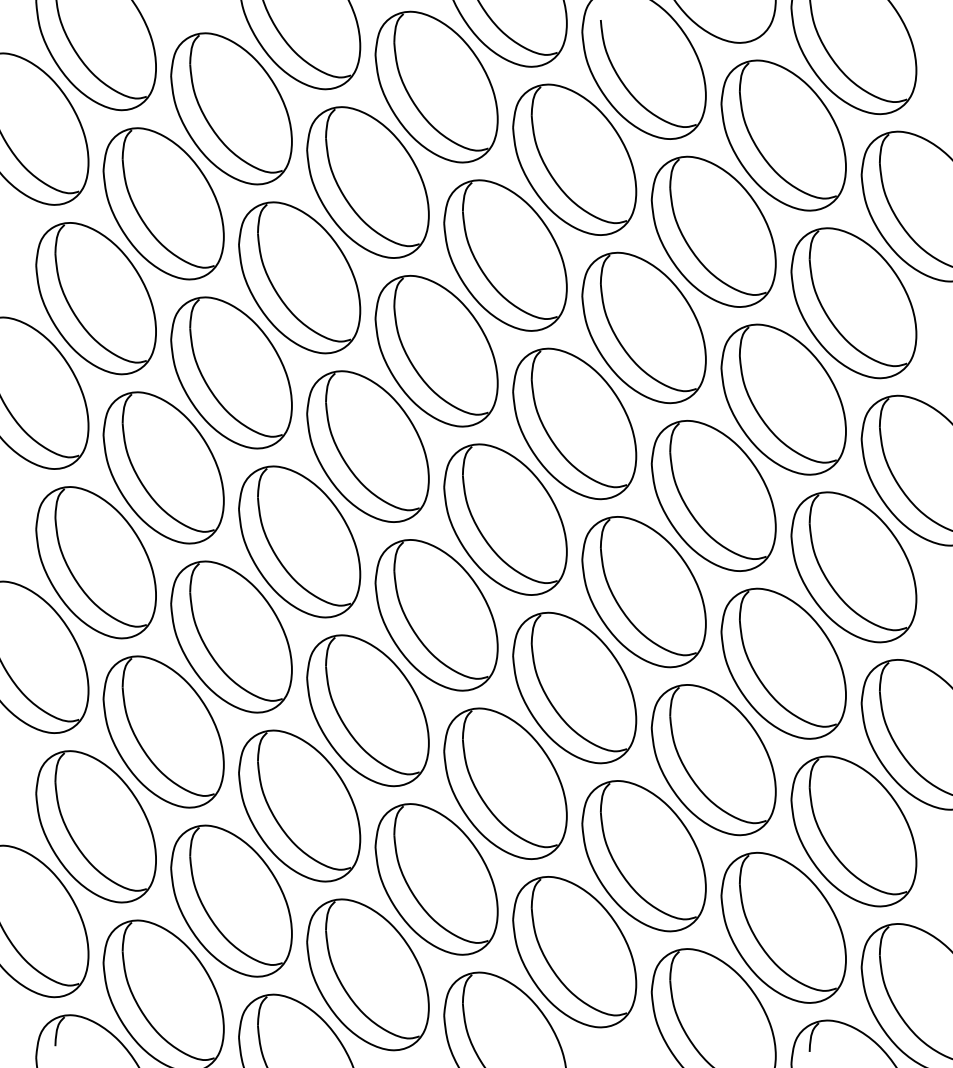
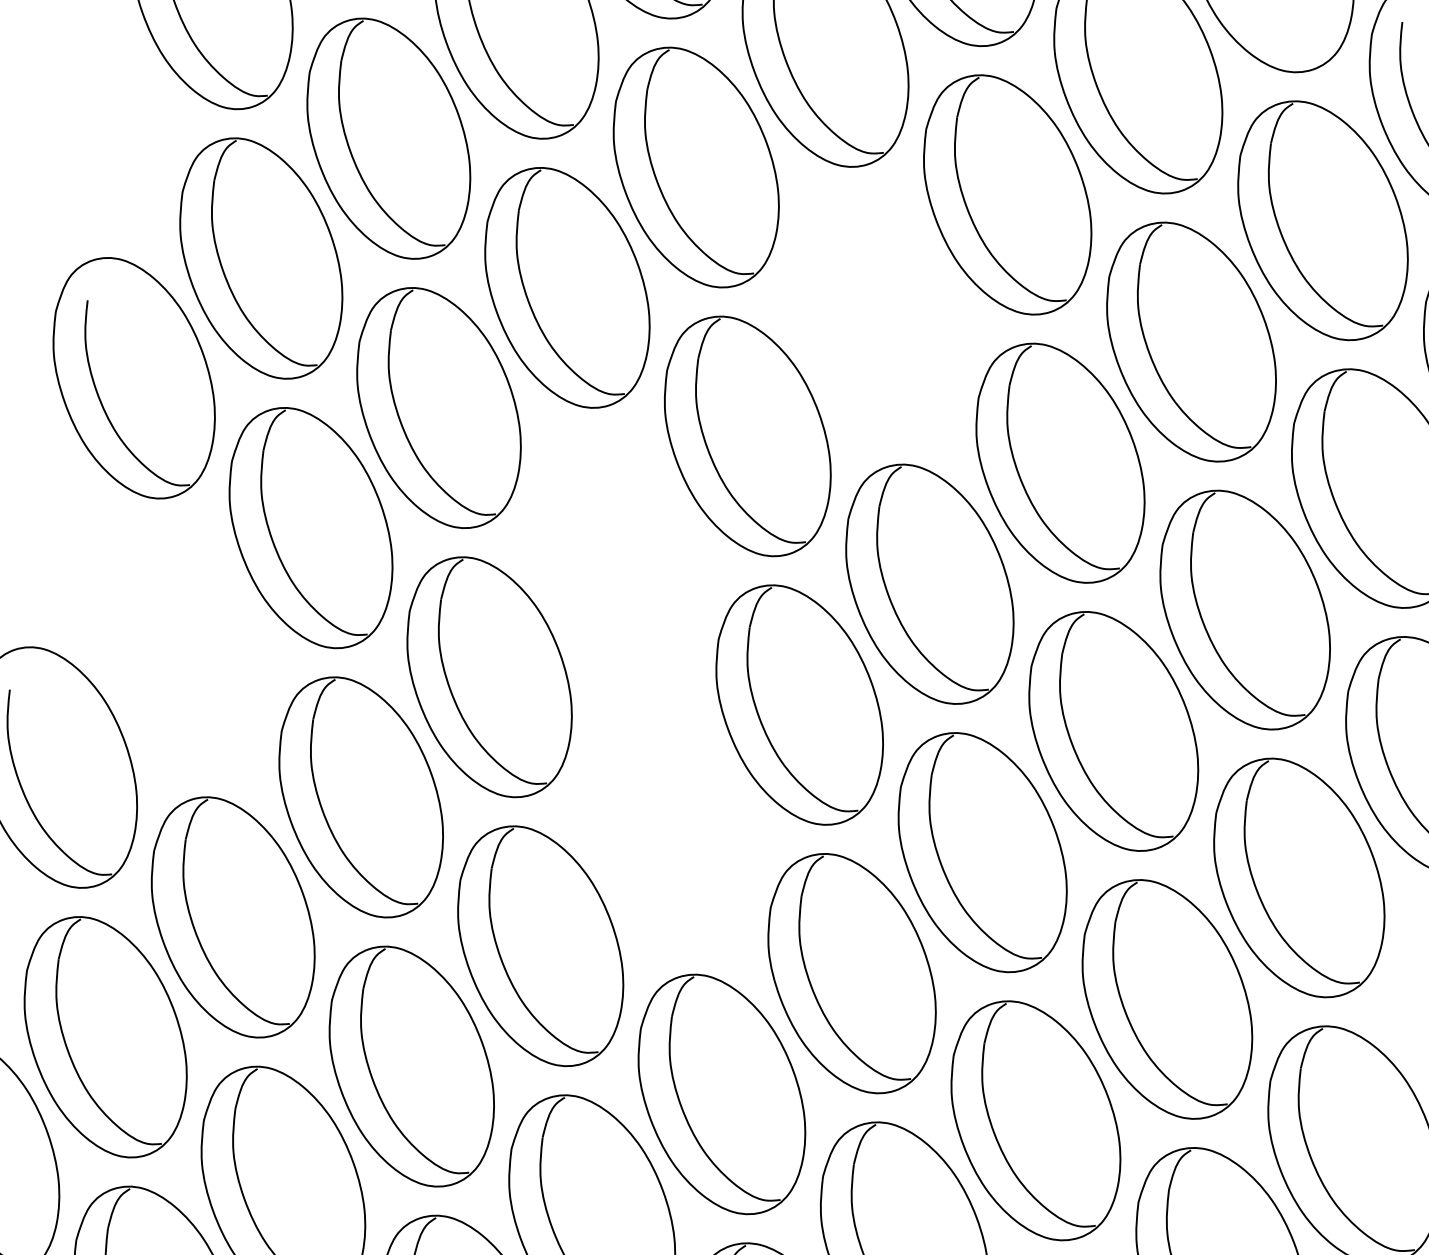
part: (505, 255) -> (877, 315), removed
part: (367, 446) -> (617, 556), removed
part: (95, 562) -> (182, 647), removed
part: (436, 615) -> (669, 826), removed

